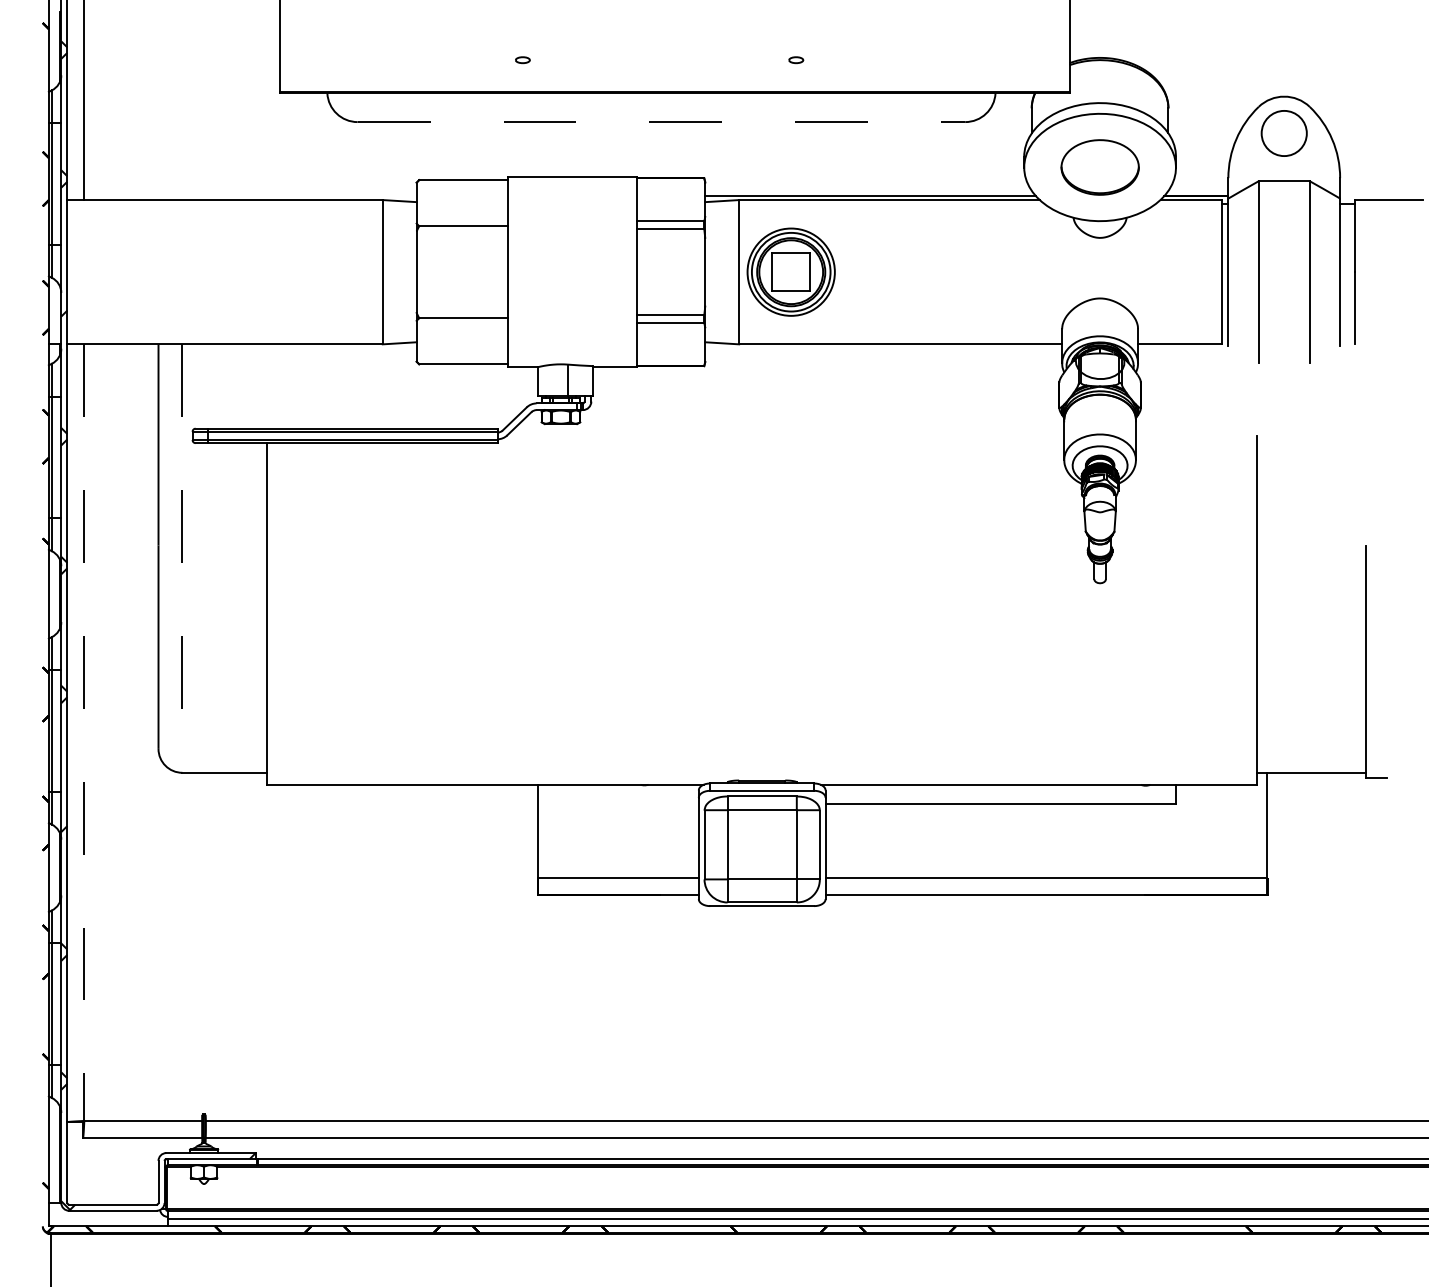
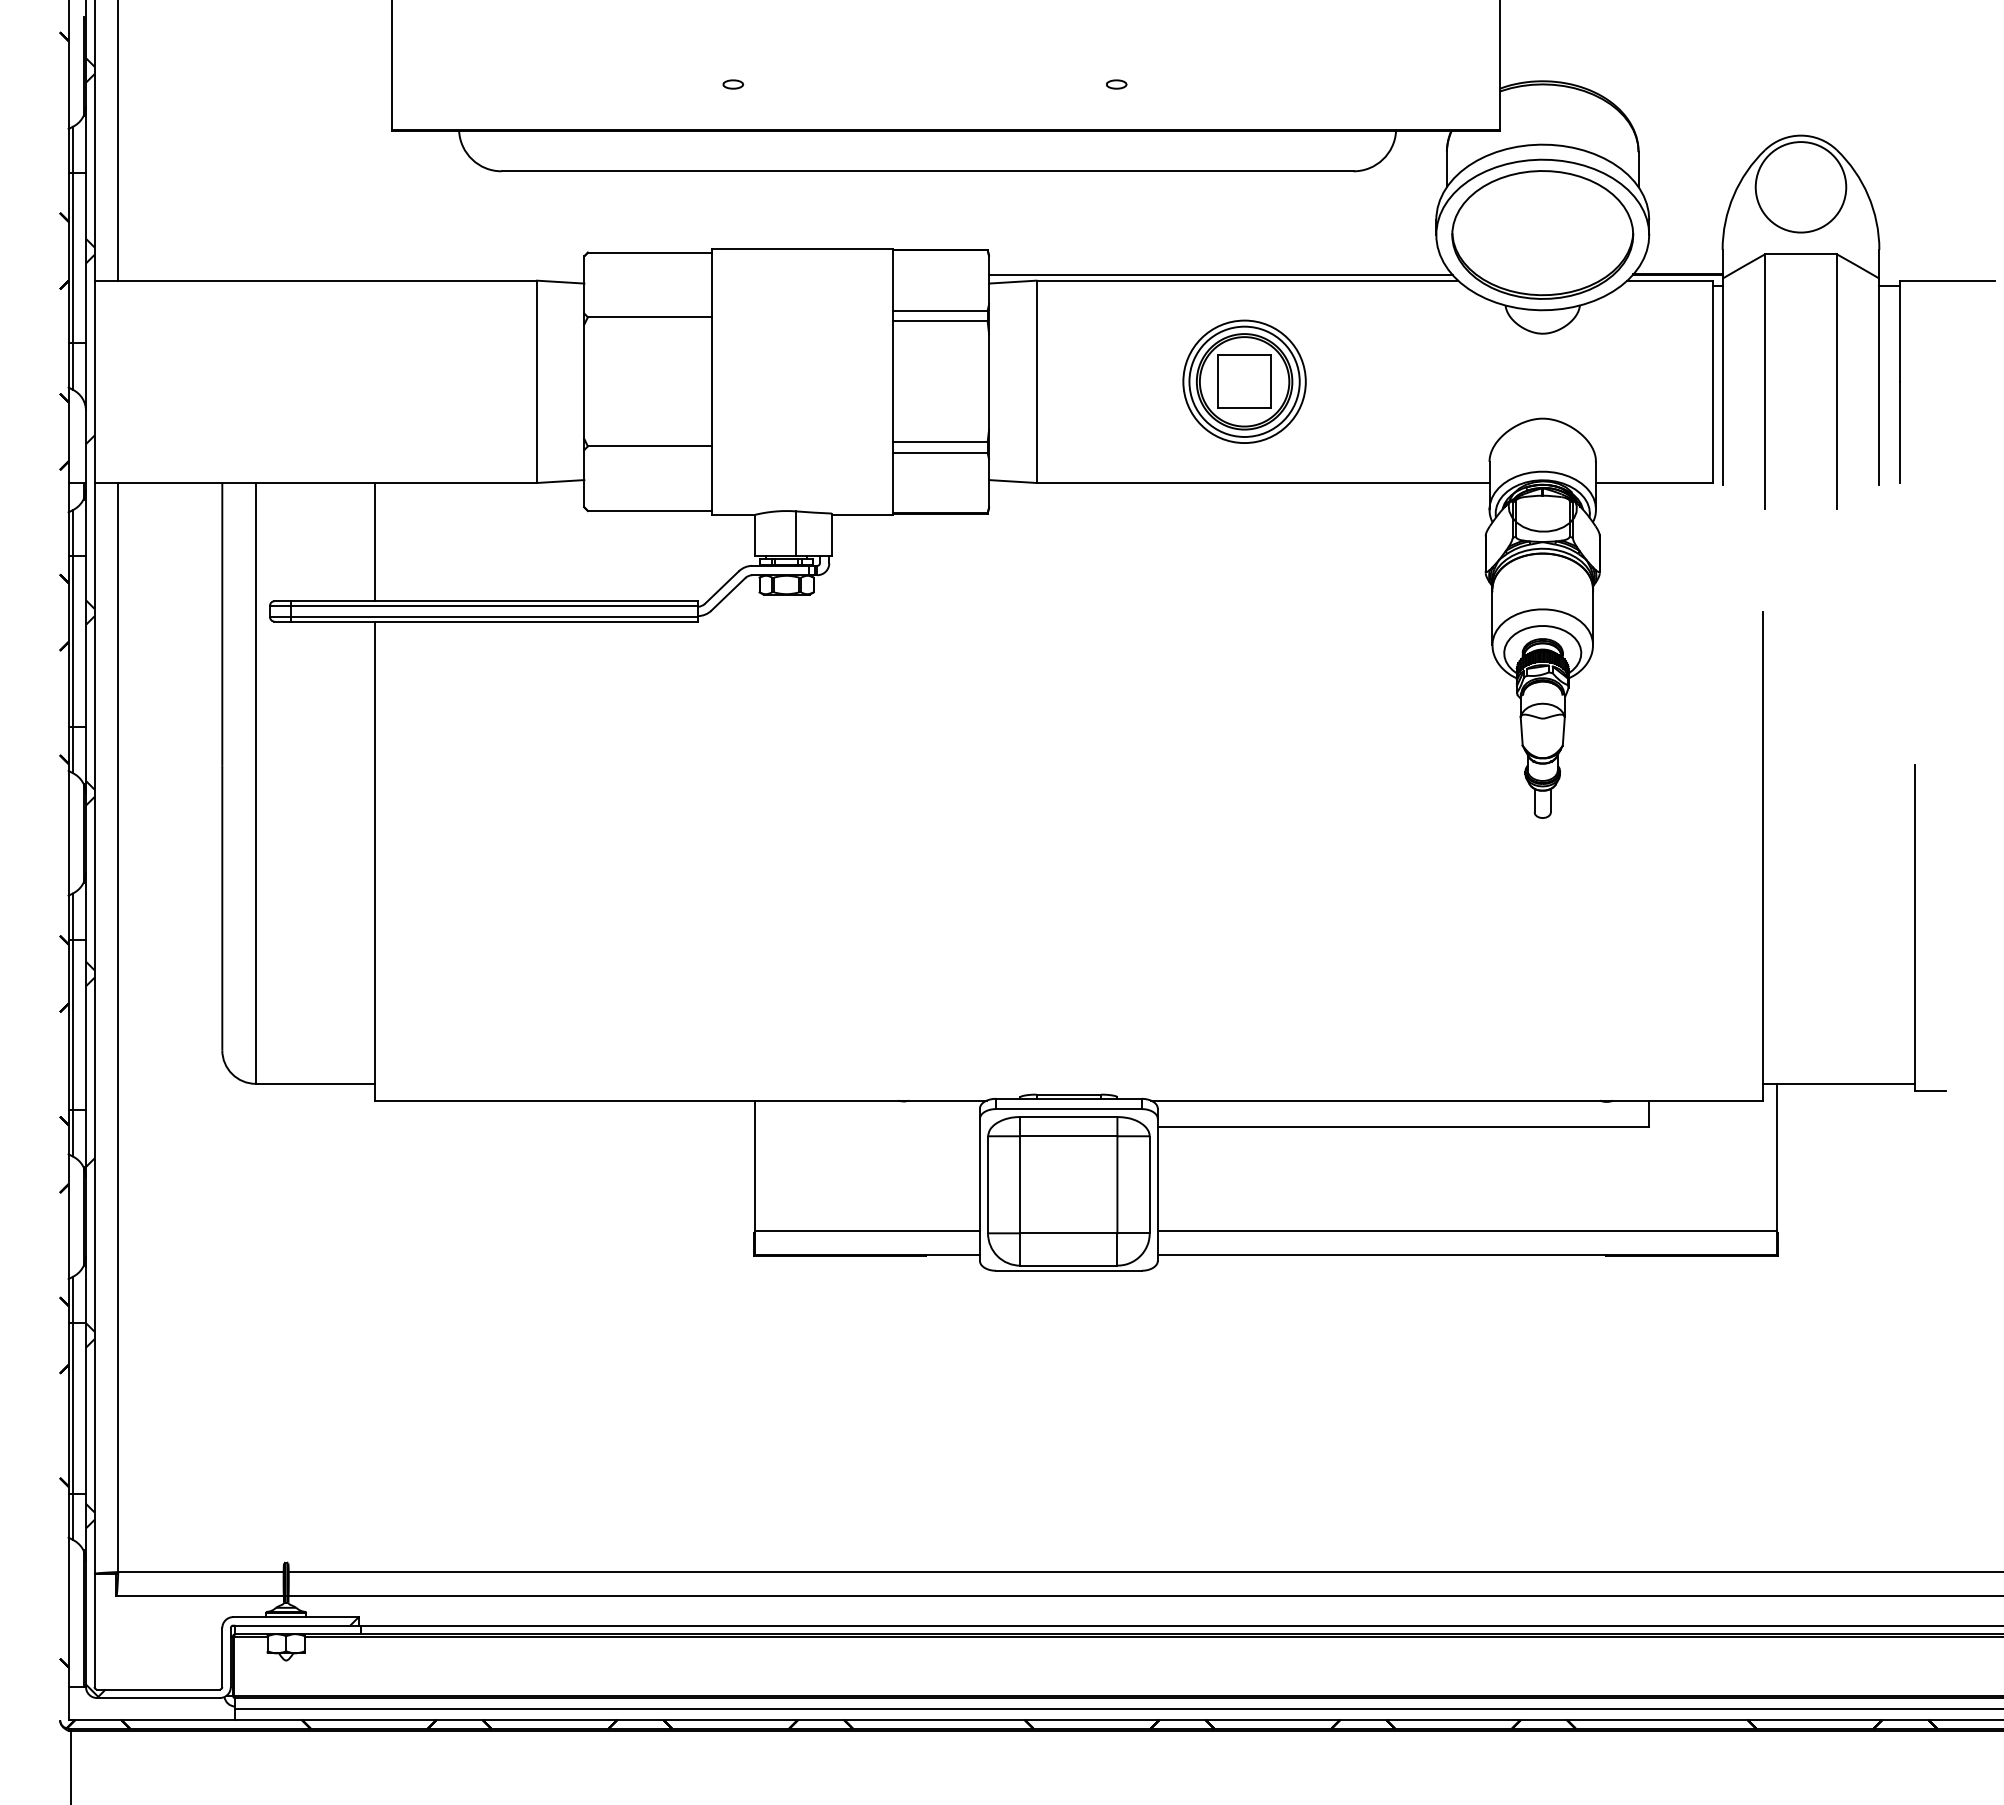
line: (661, 122) -> (927, 171), dashed -> solid
circle: (1283, 133) -> (1800, 187), size x1.43
part: (1099, 167) -> (1542, 234), size x1.67
part: (791, 271) -> (1244, 381), moved
line: (267, 386) -> (374, 542), added
line: (182, 558) -> (255, 783), dashed -> solid
line: (84, 732) -> (118, 1027), dashed -> solid

